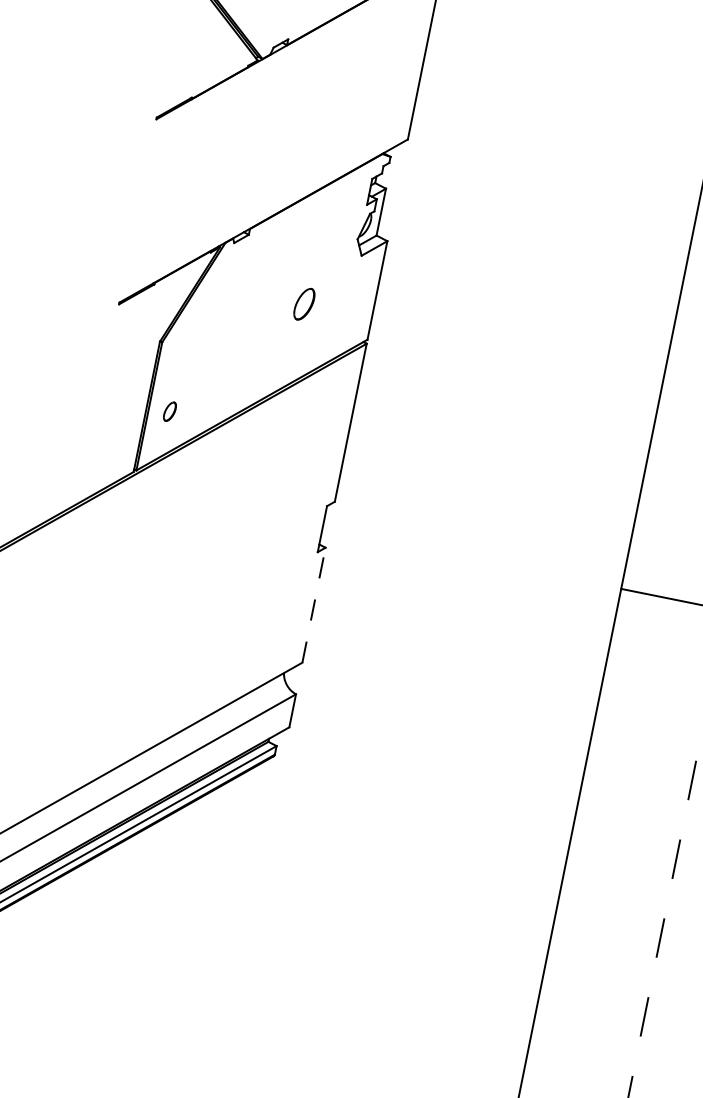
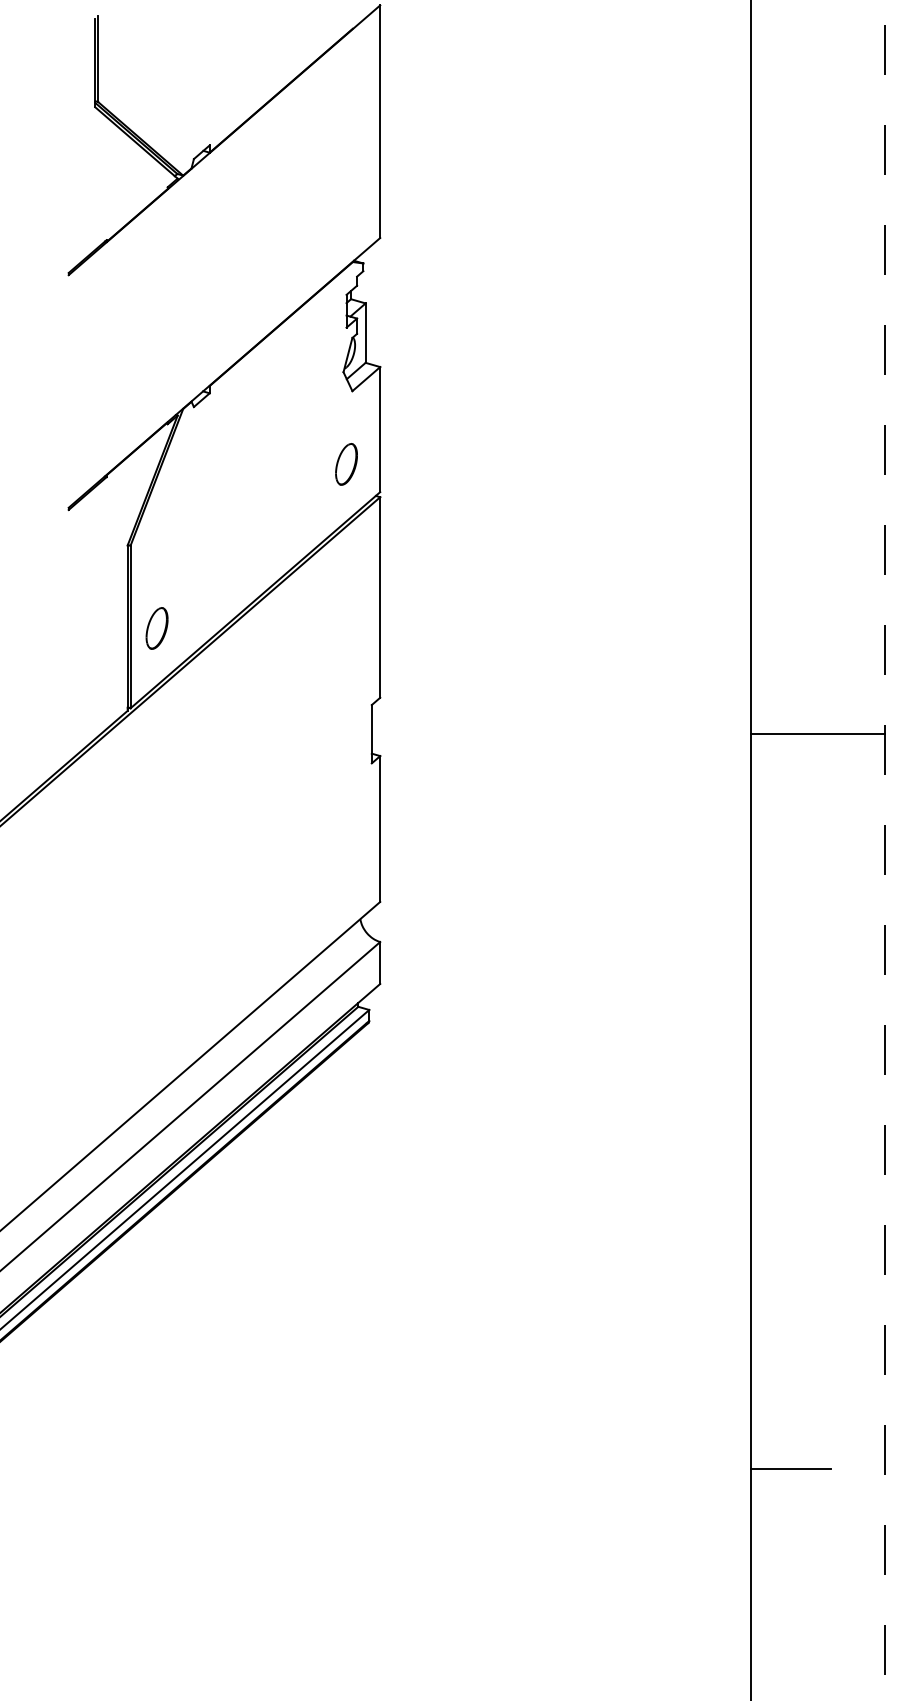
part: (304, 304) -> (346, 464), moved
part: (169, 411) -> (156, 628), size x1.67
line: (314, 605) -> (380, 829), dashed -> solid

